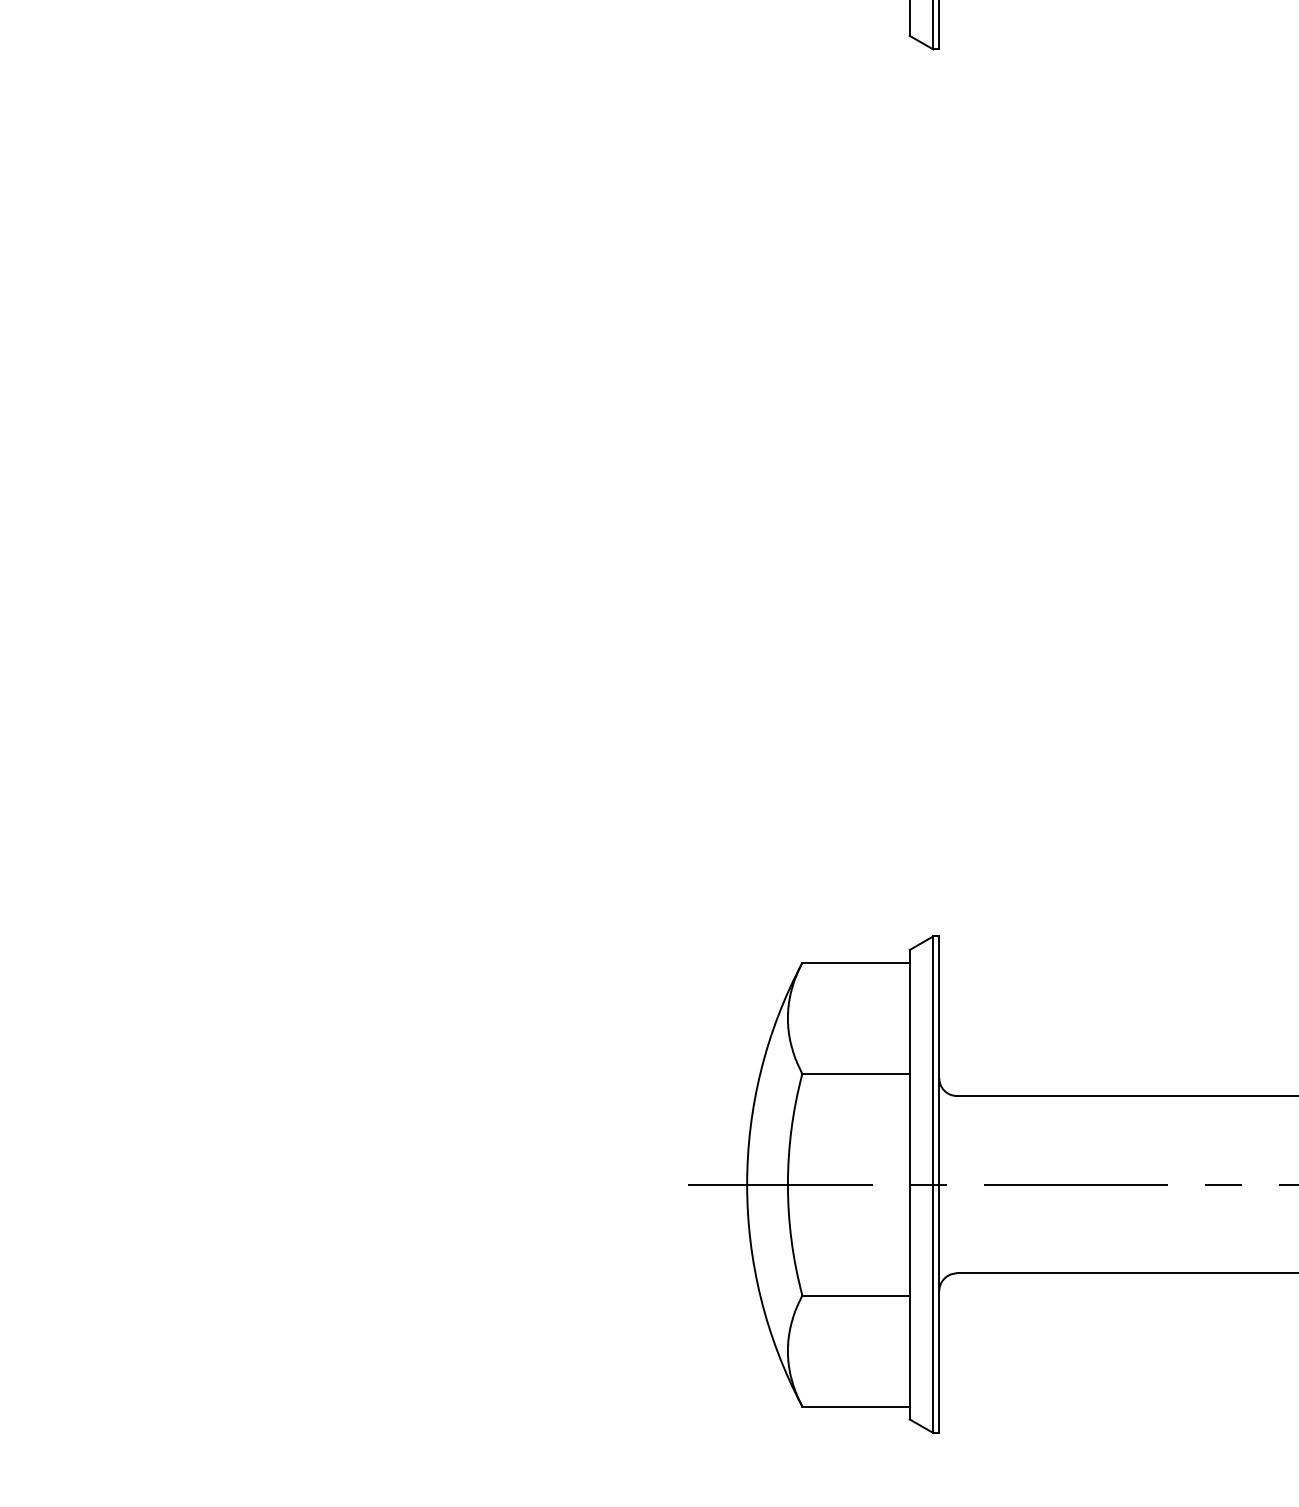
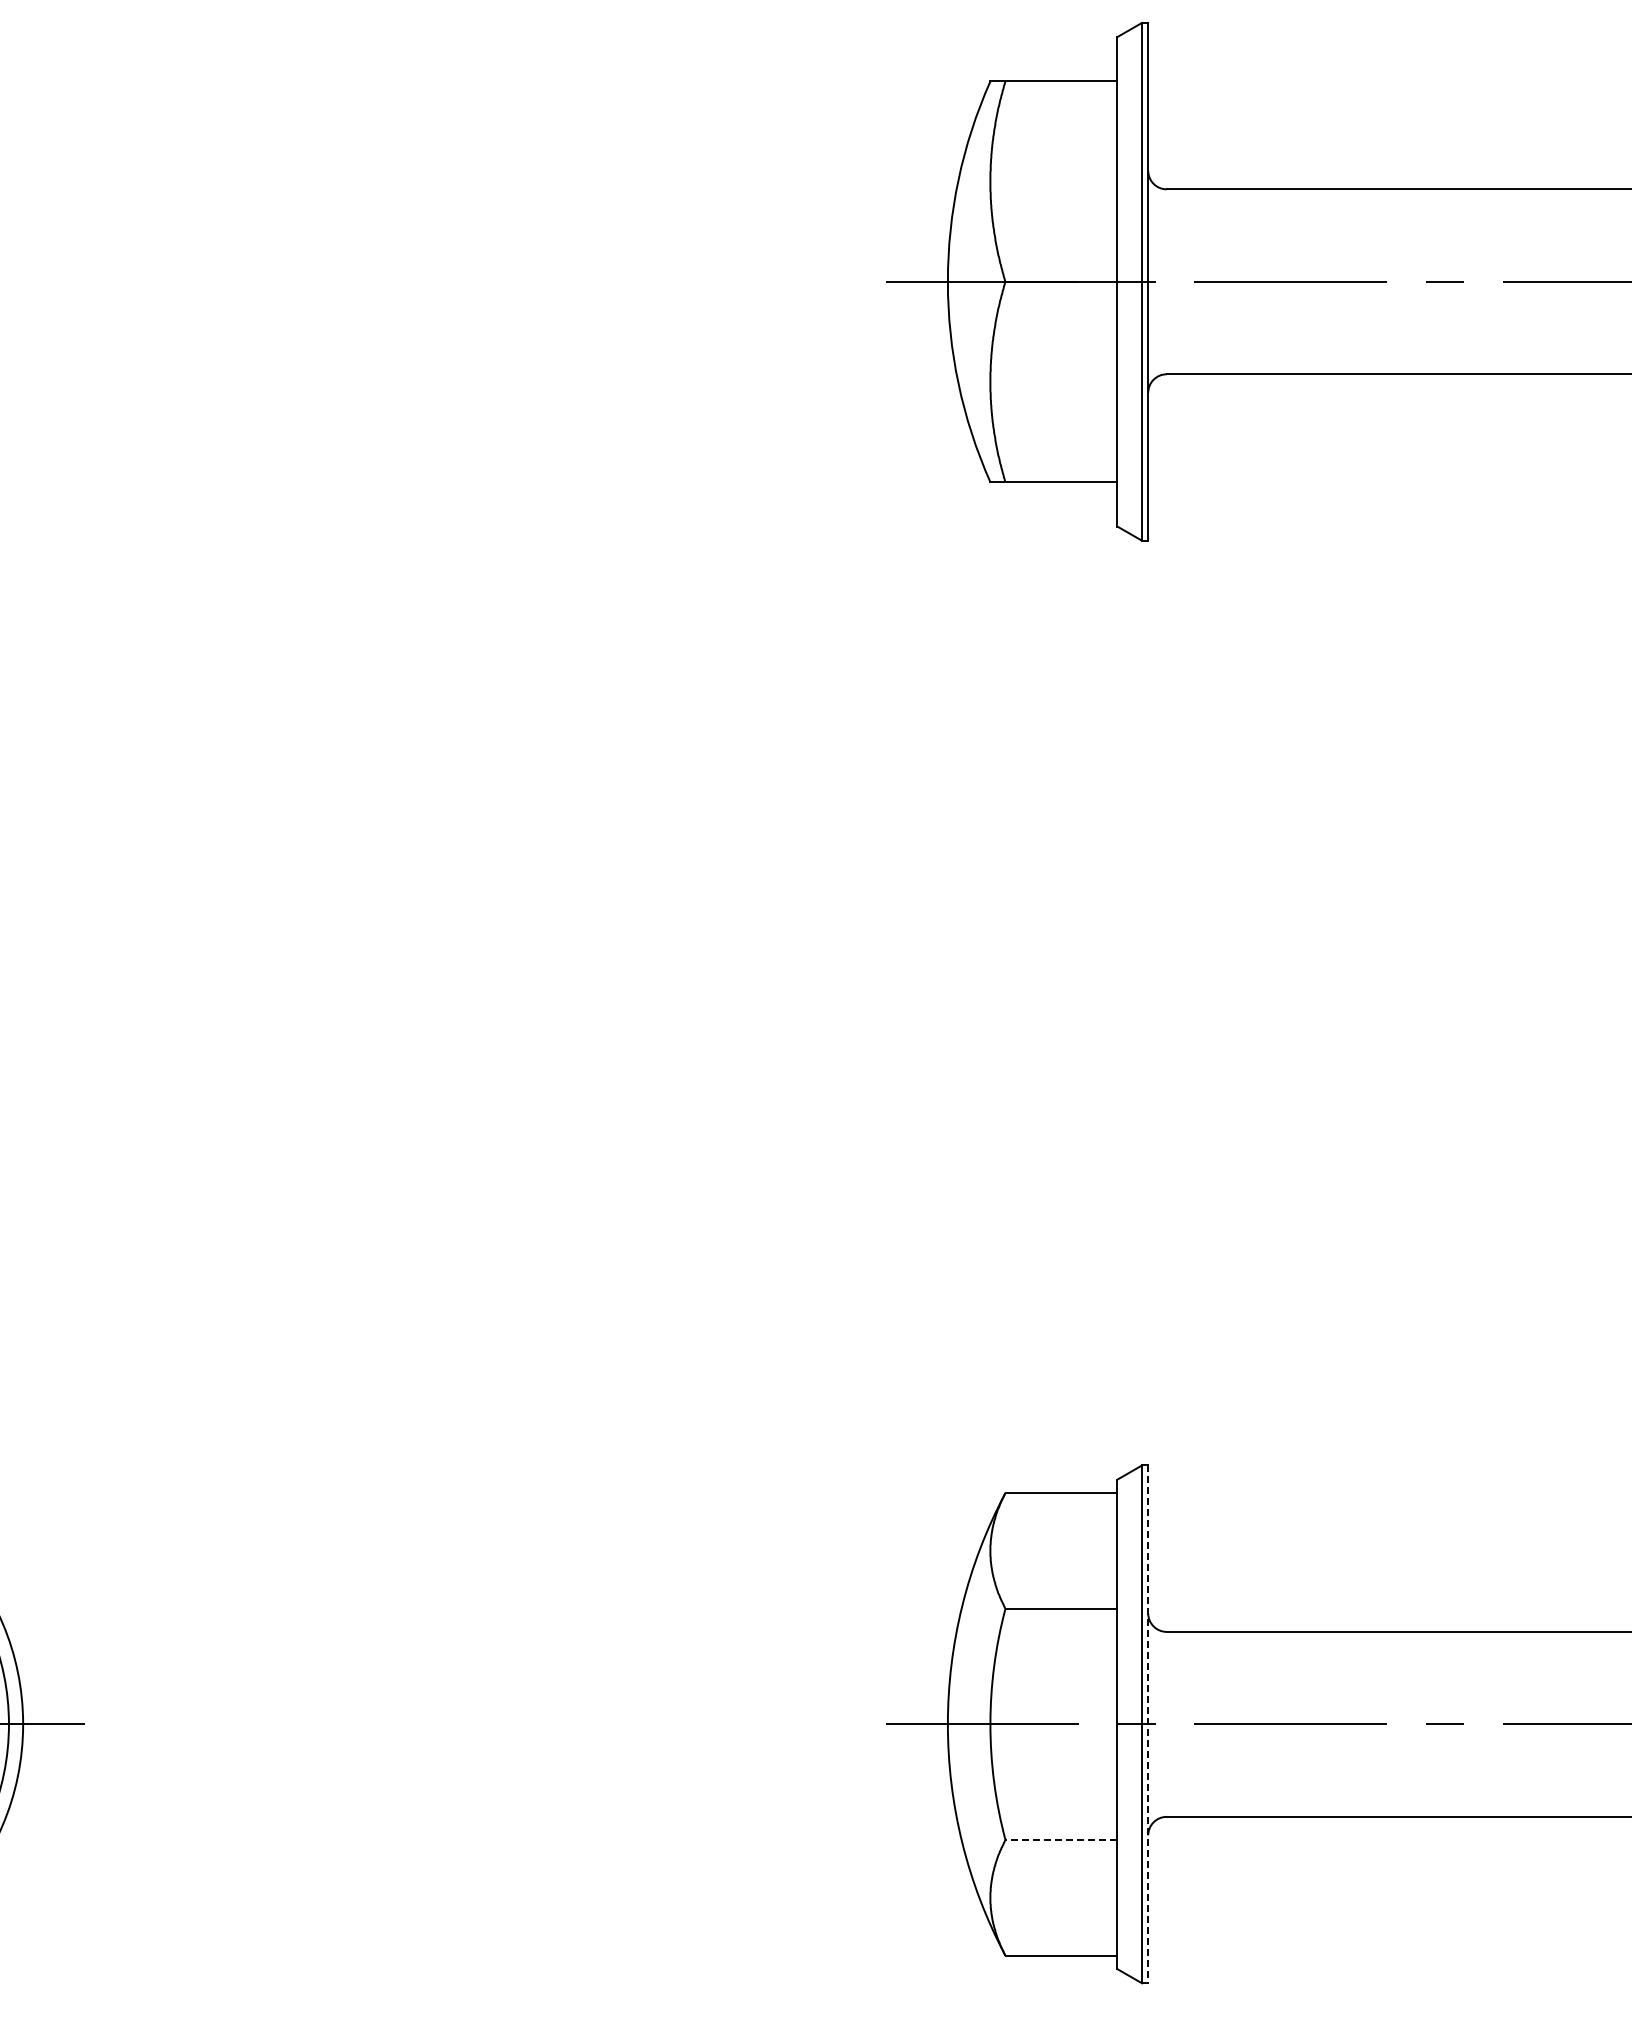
line: (939, 1184) -> (1148, 1724), solid -> dashed
line: (856, 1295) -> (1061, 1839), solid -> dashed

